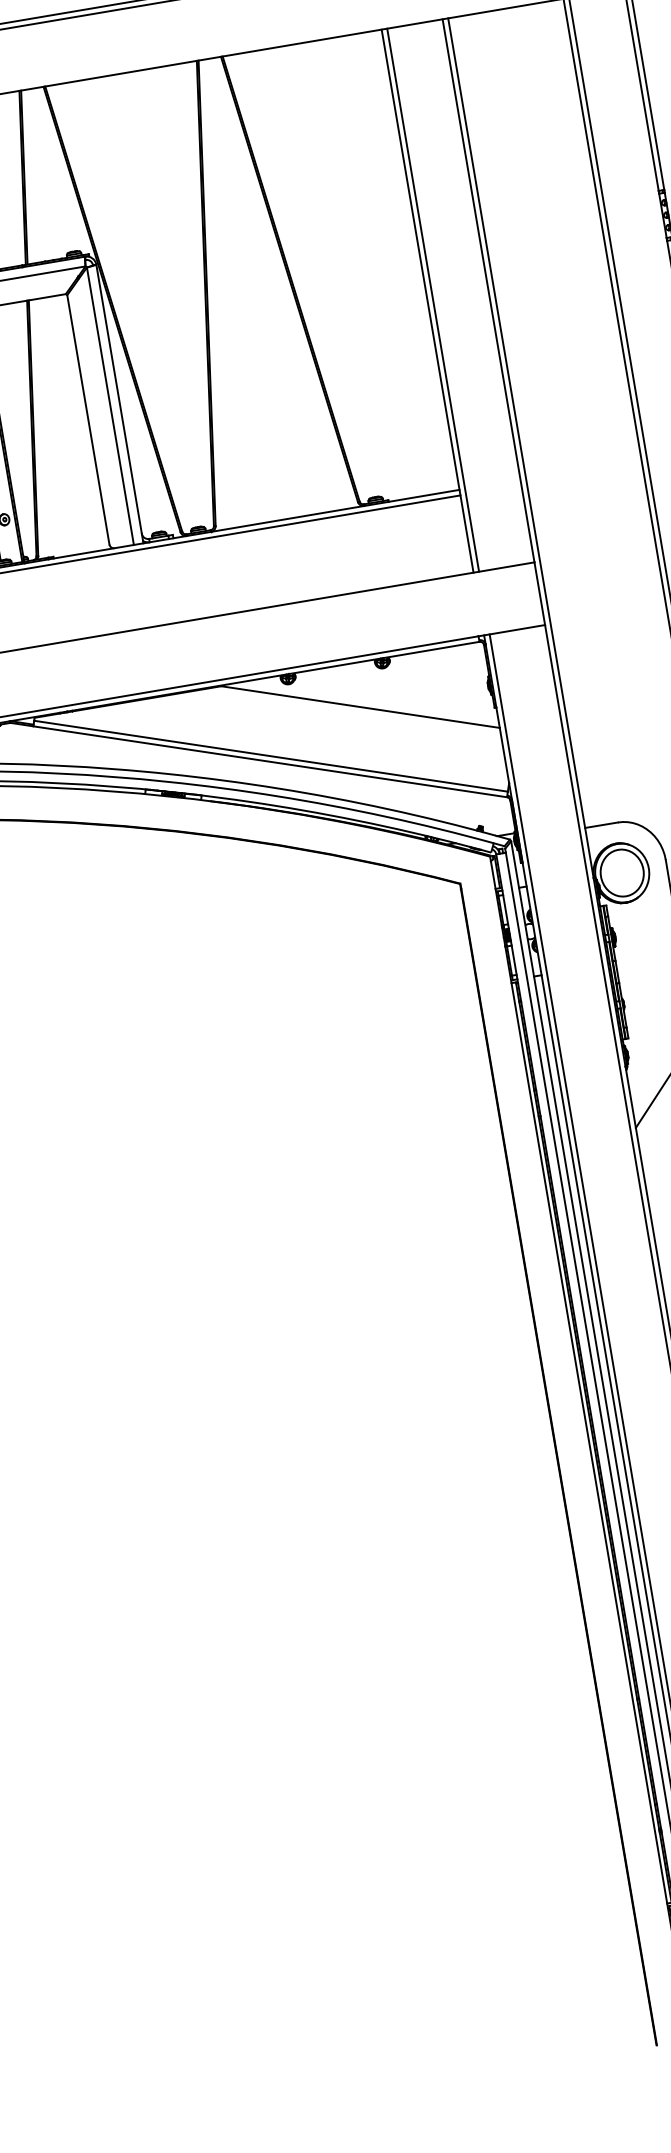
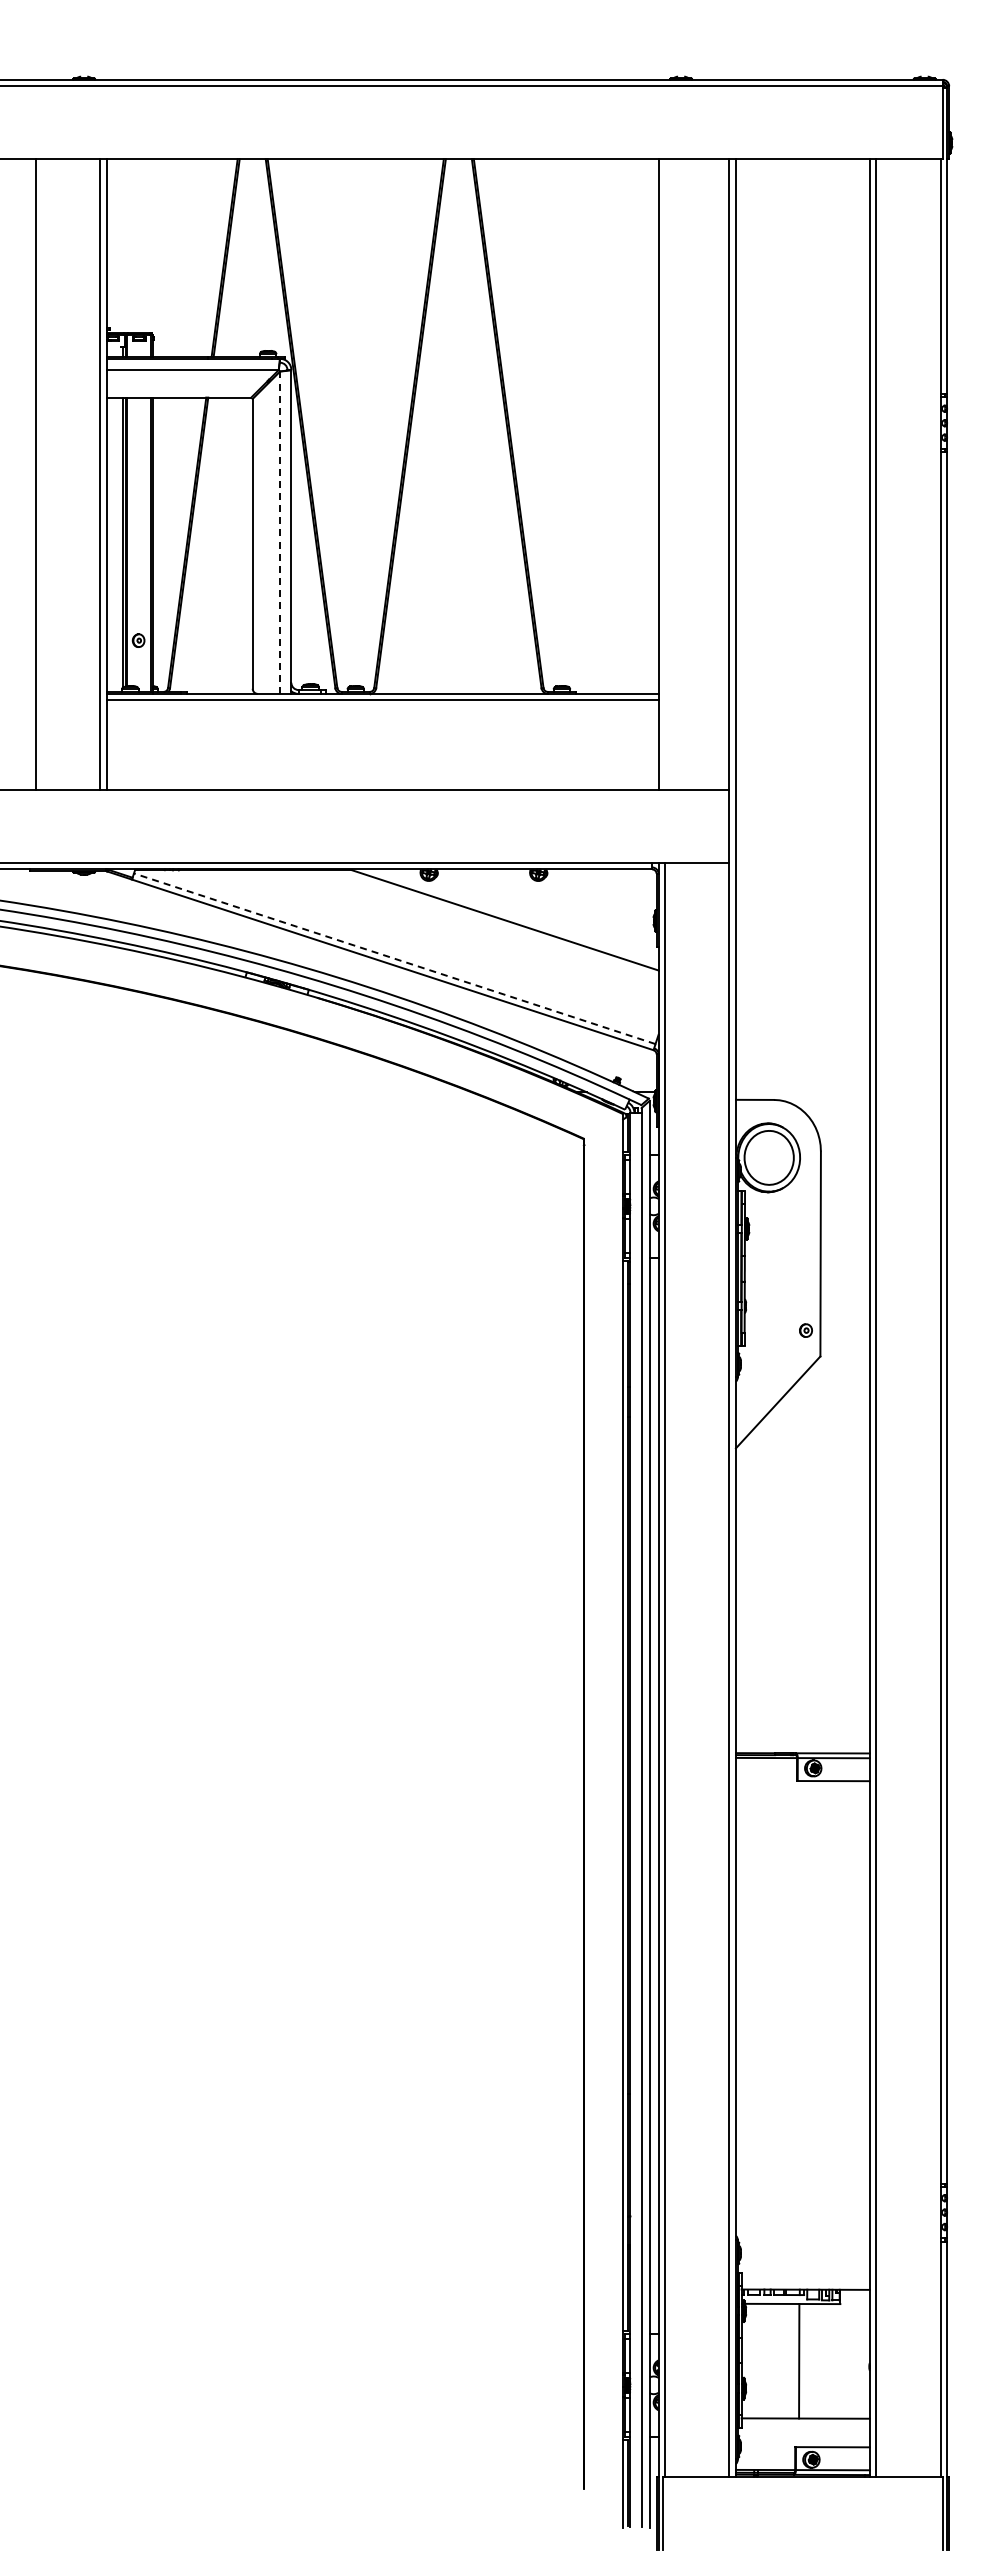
line: (433, 300) -> (665, 474), removed
line: (110, 406) -> (280, 533), solid -> dashed
line: (270, 756) -> (394, 958), solid -> dashed

